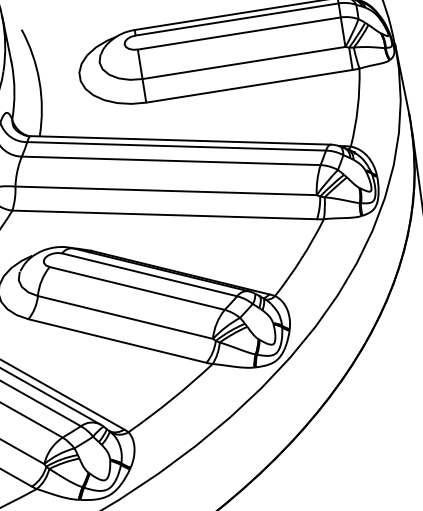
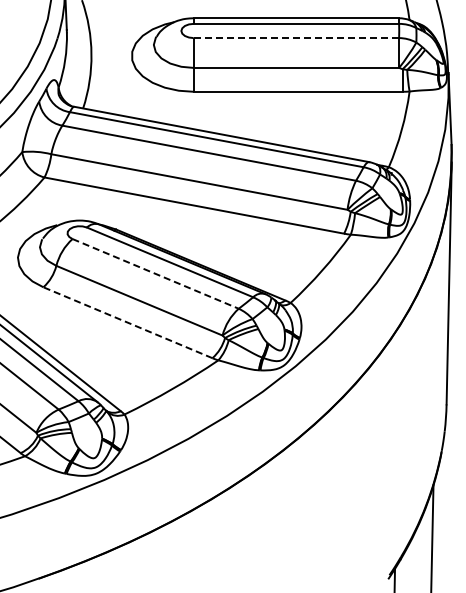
line: (239, 33) -> (296, 38), solid -> dashed
line: (138, 288) -> (156, 274), solid -> dashed
line: (117, 340) -> (127, 322), solid -> dashed

